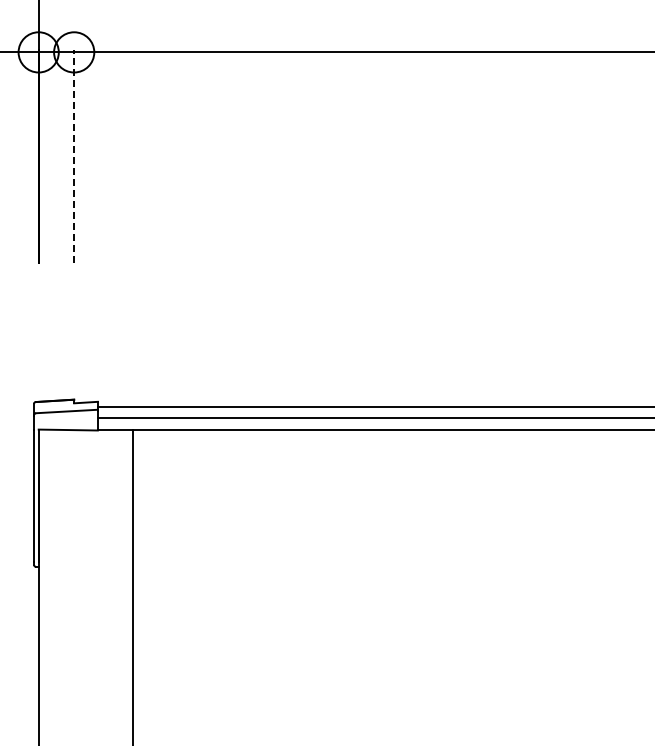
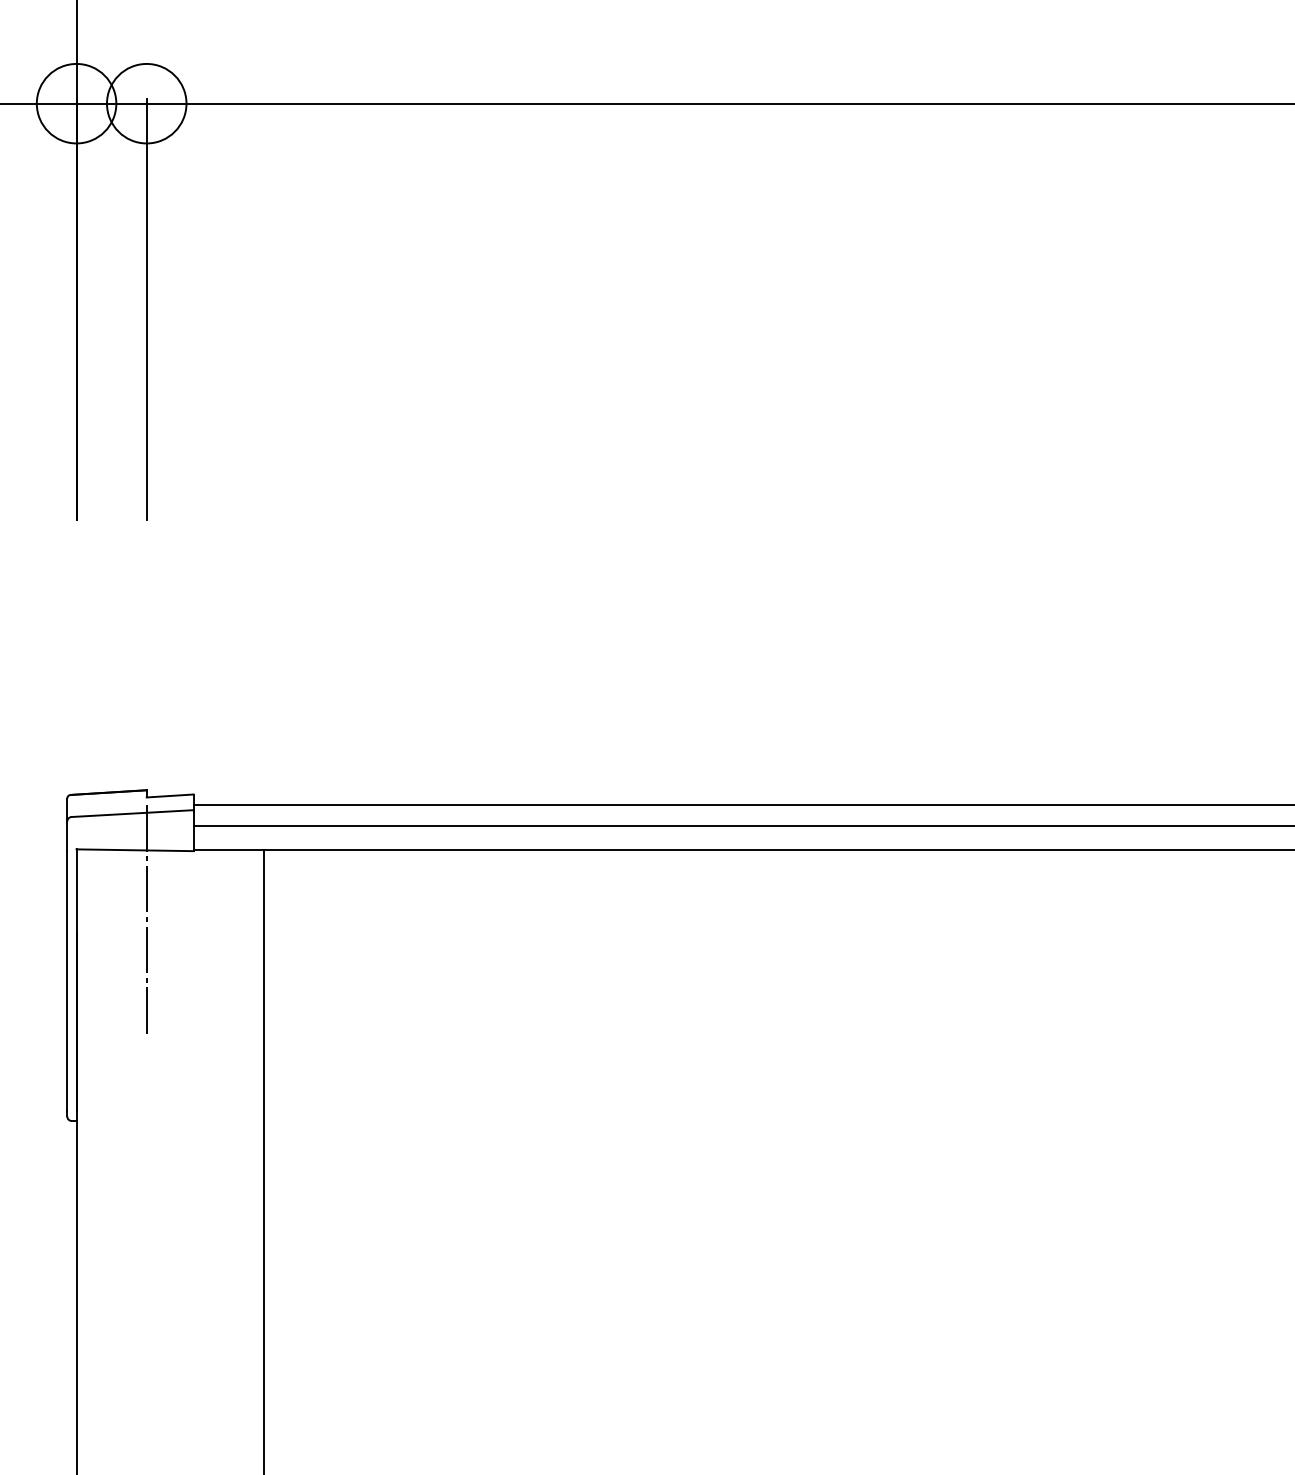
line: (74, 155) -> (147, 307), dashed -> solid
line: (74, 466) -> (147, 922), added

